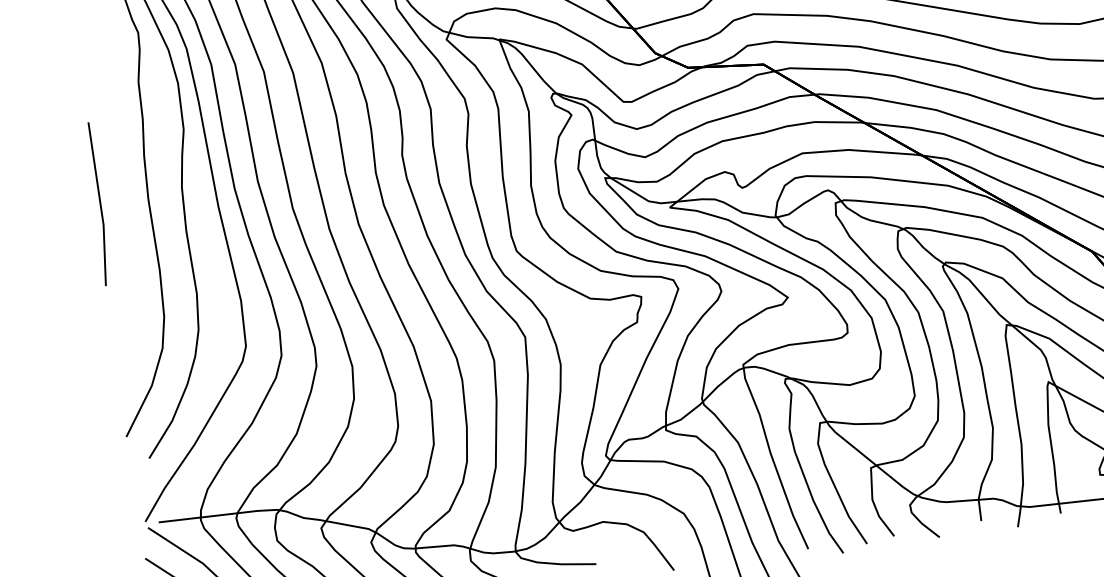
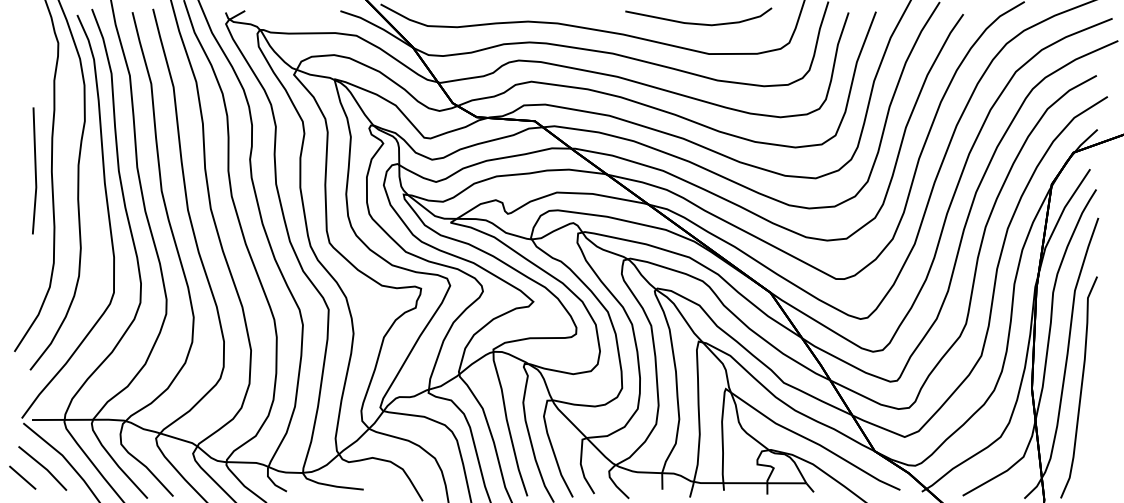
line: (98, 203) -> (34, 170), moved

